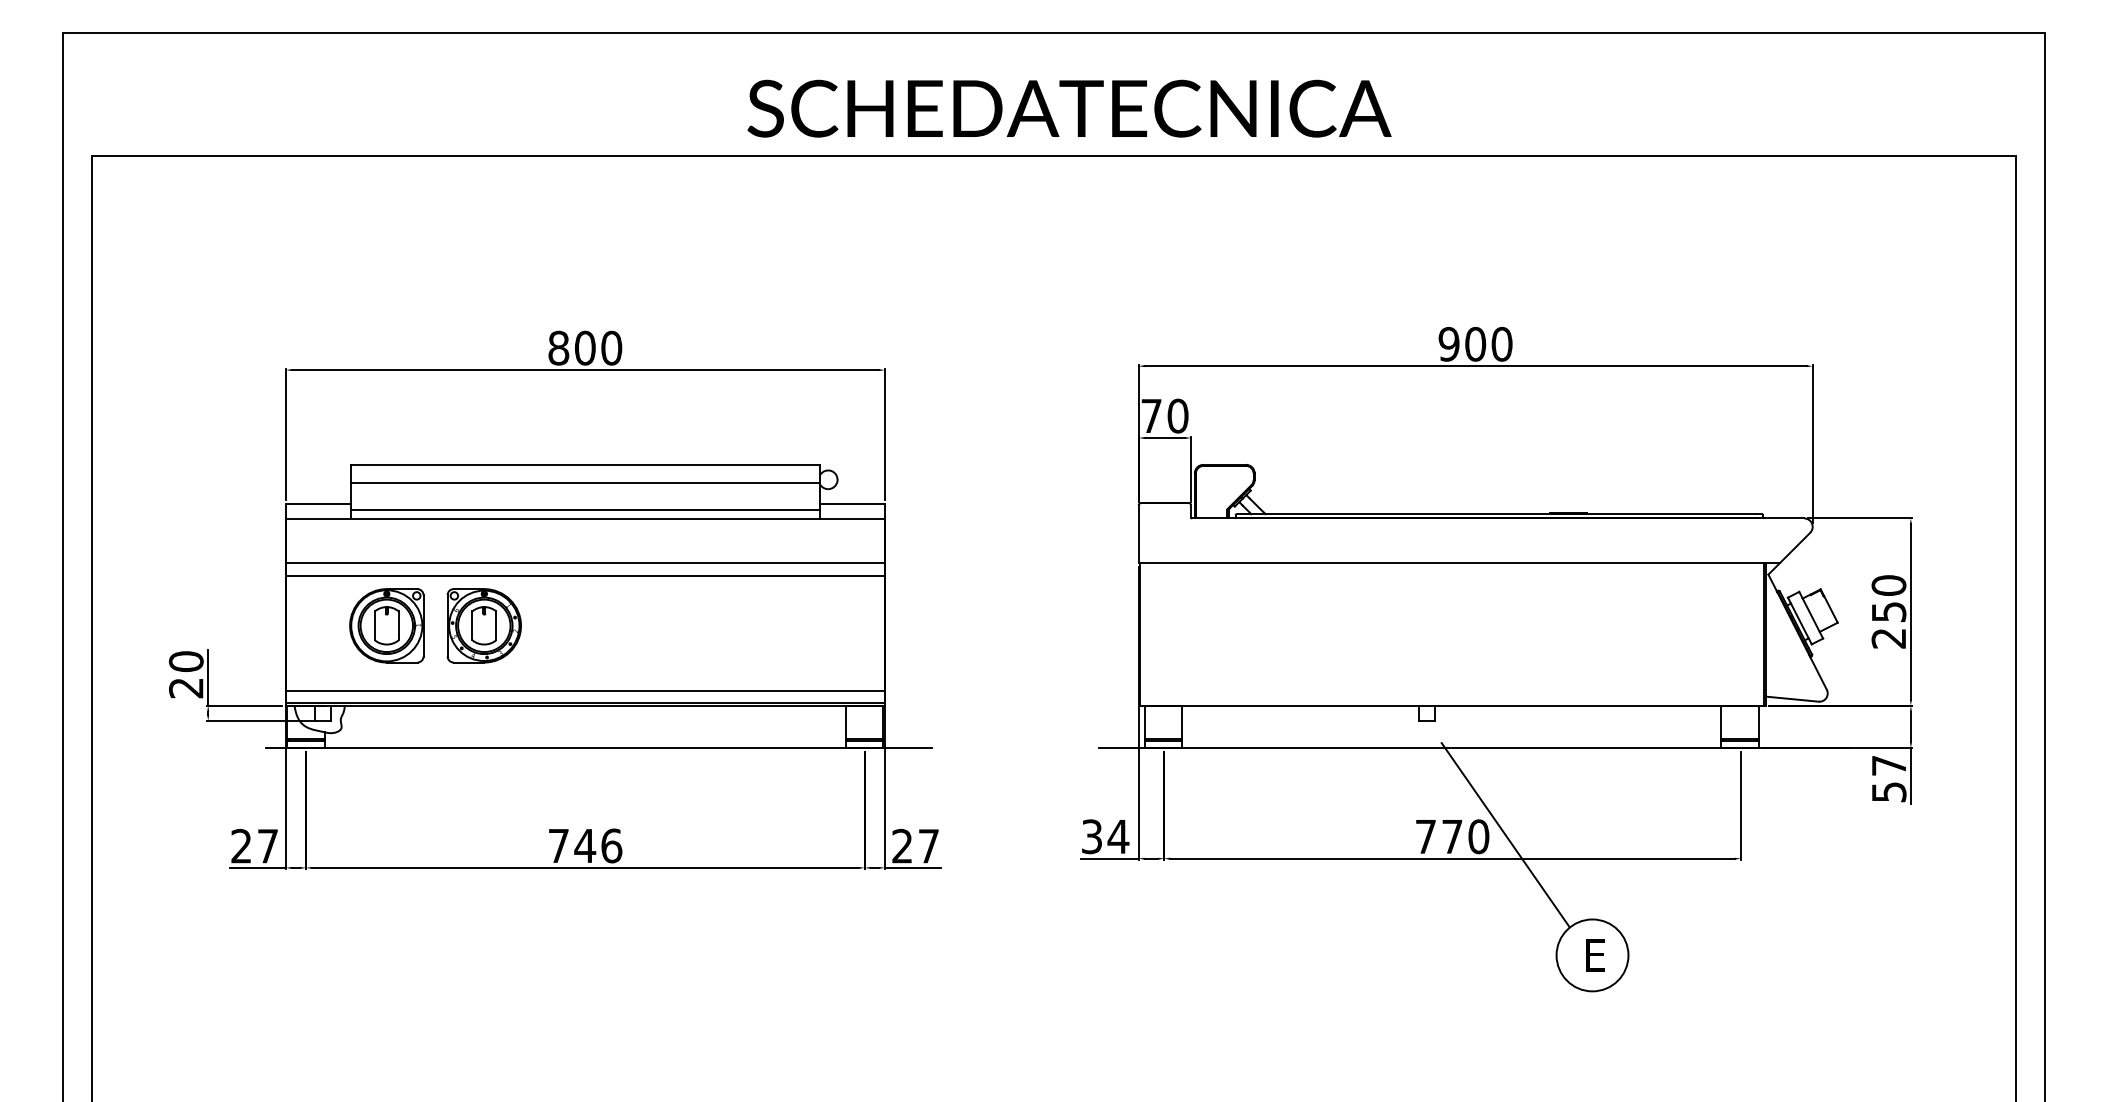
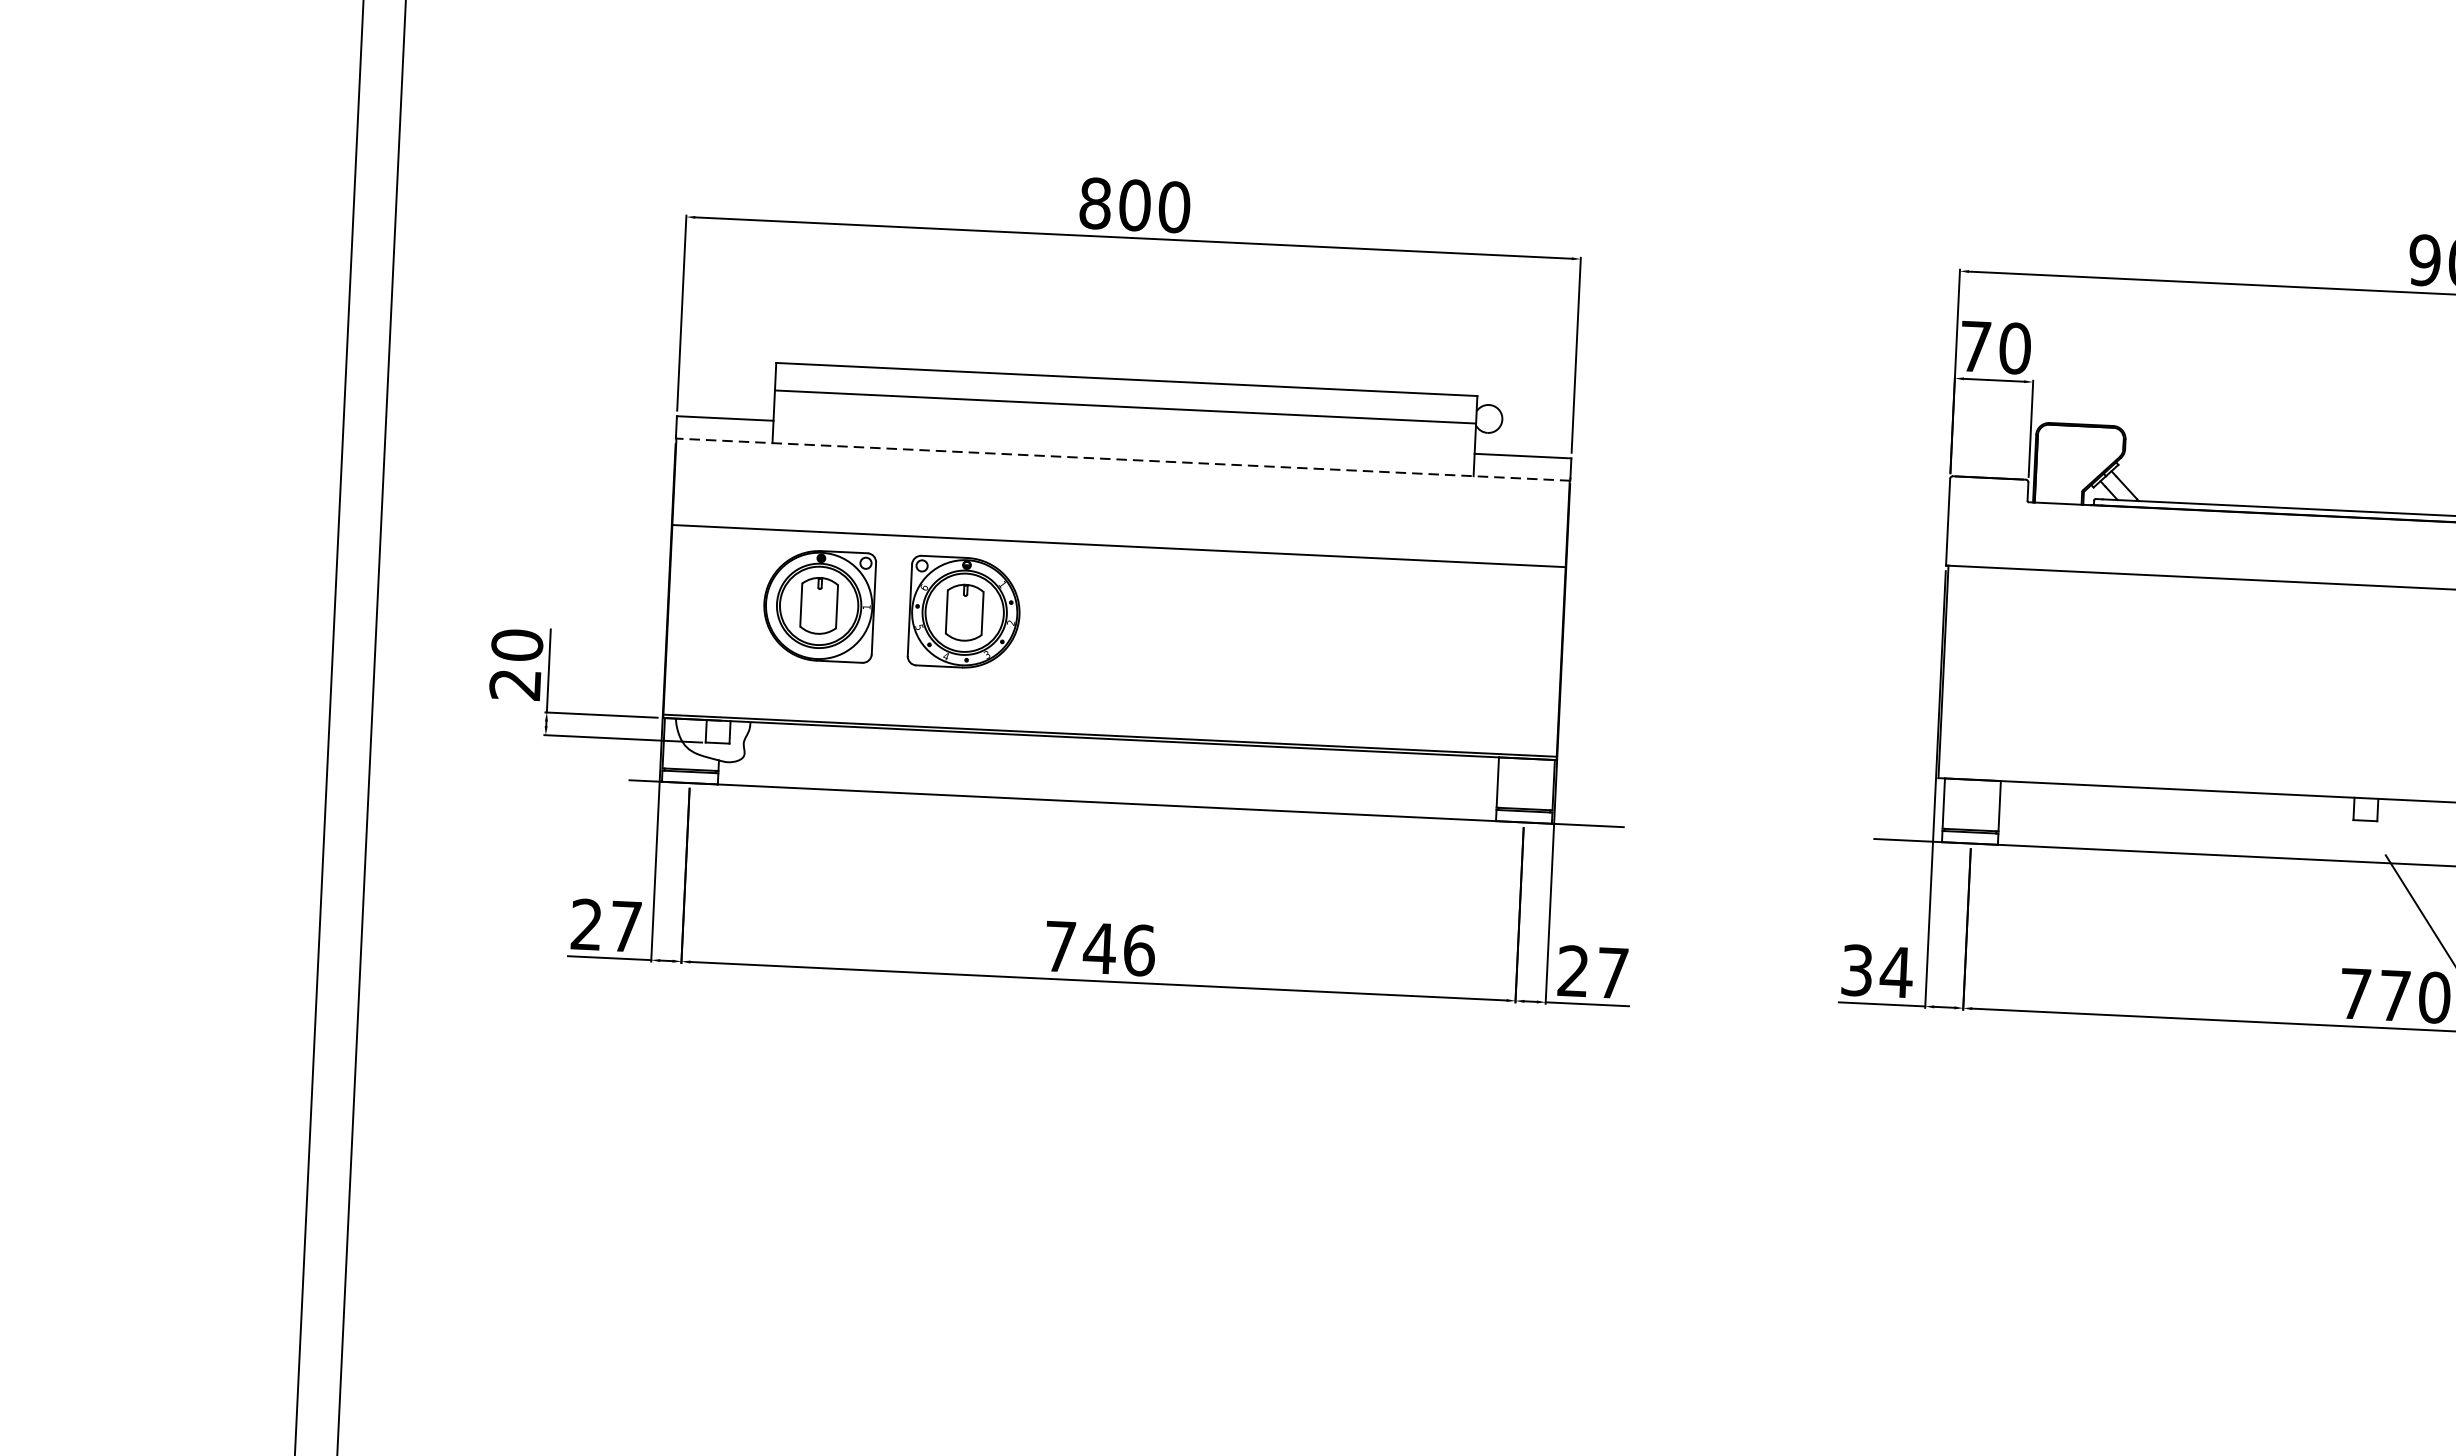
line: (585, 509) -> (1123, 446), removed
line: (585, 518) -> (1123, 459), solid -> dashed
line: (585, 563) -> (1120, 526), removed
line: (585, 691) -> (1111, 717), removed

